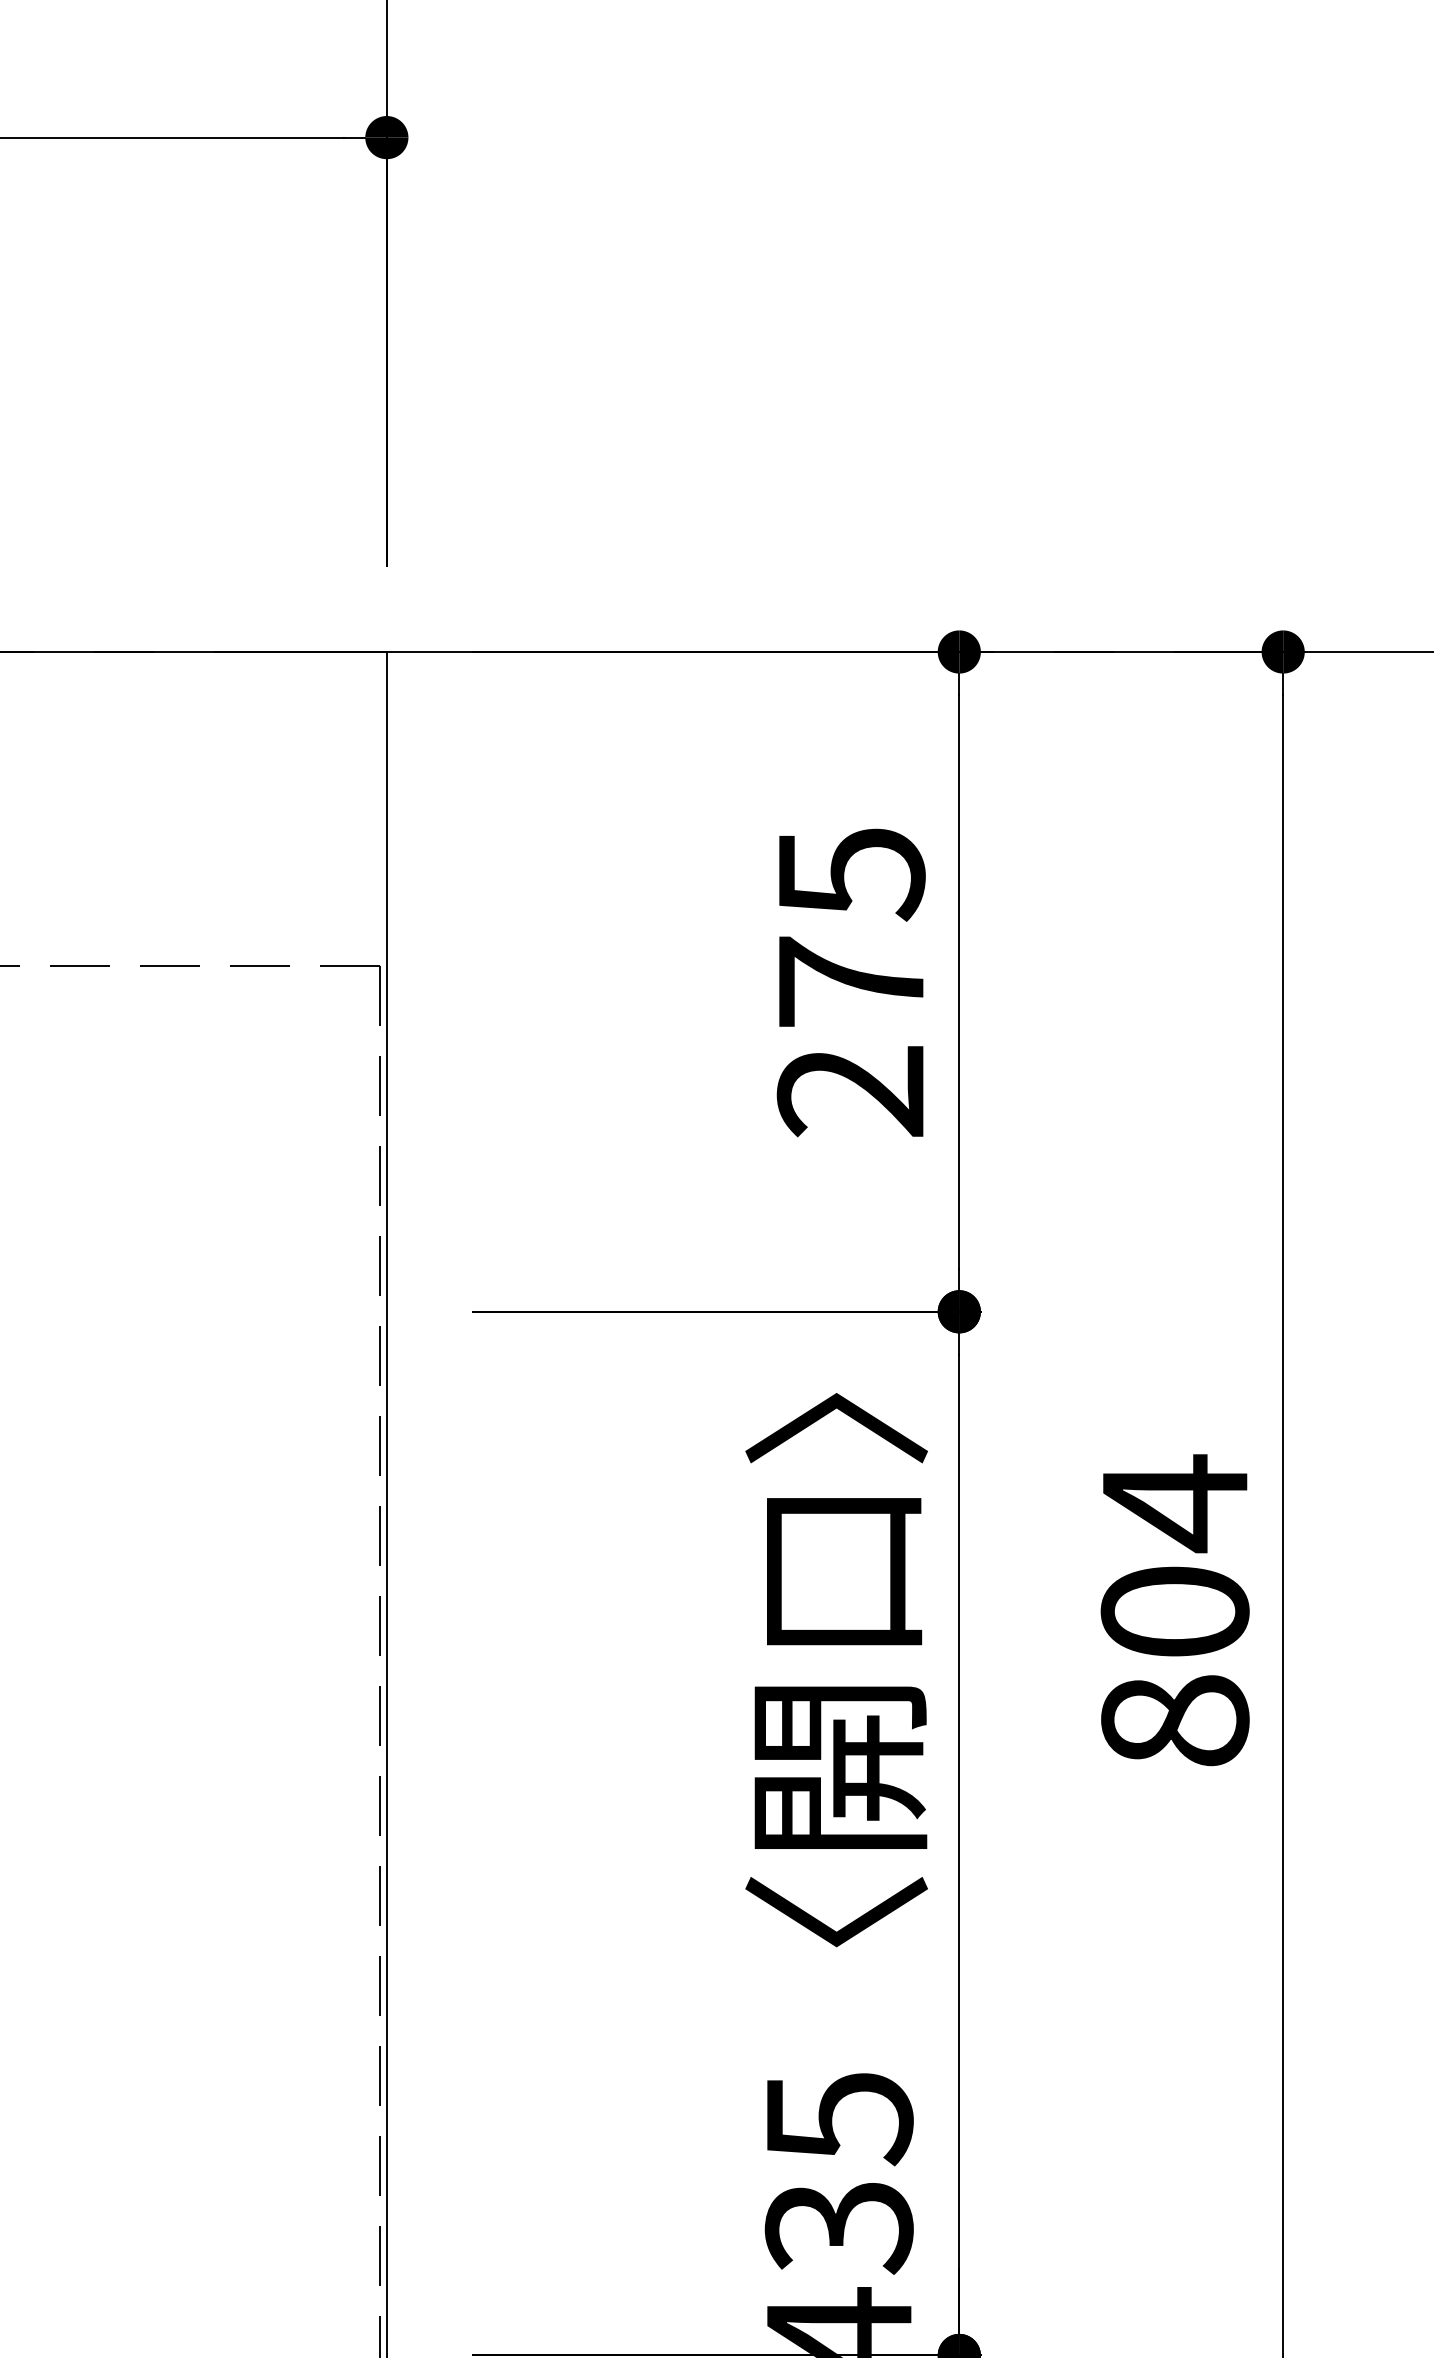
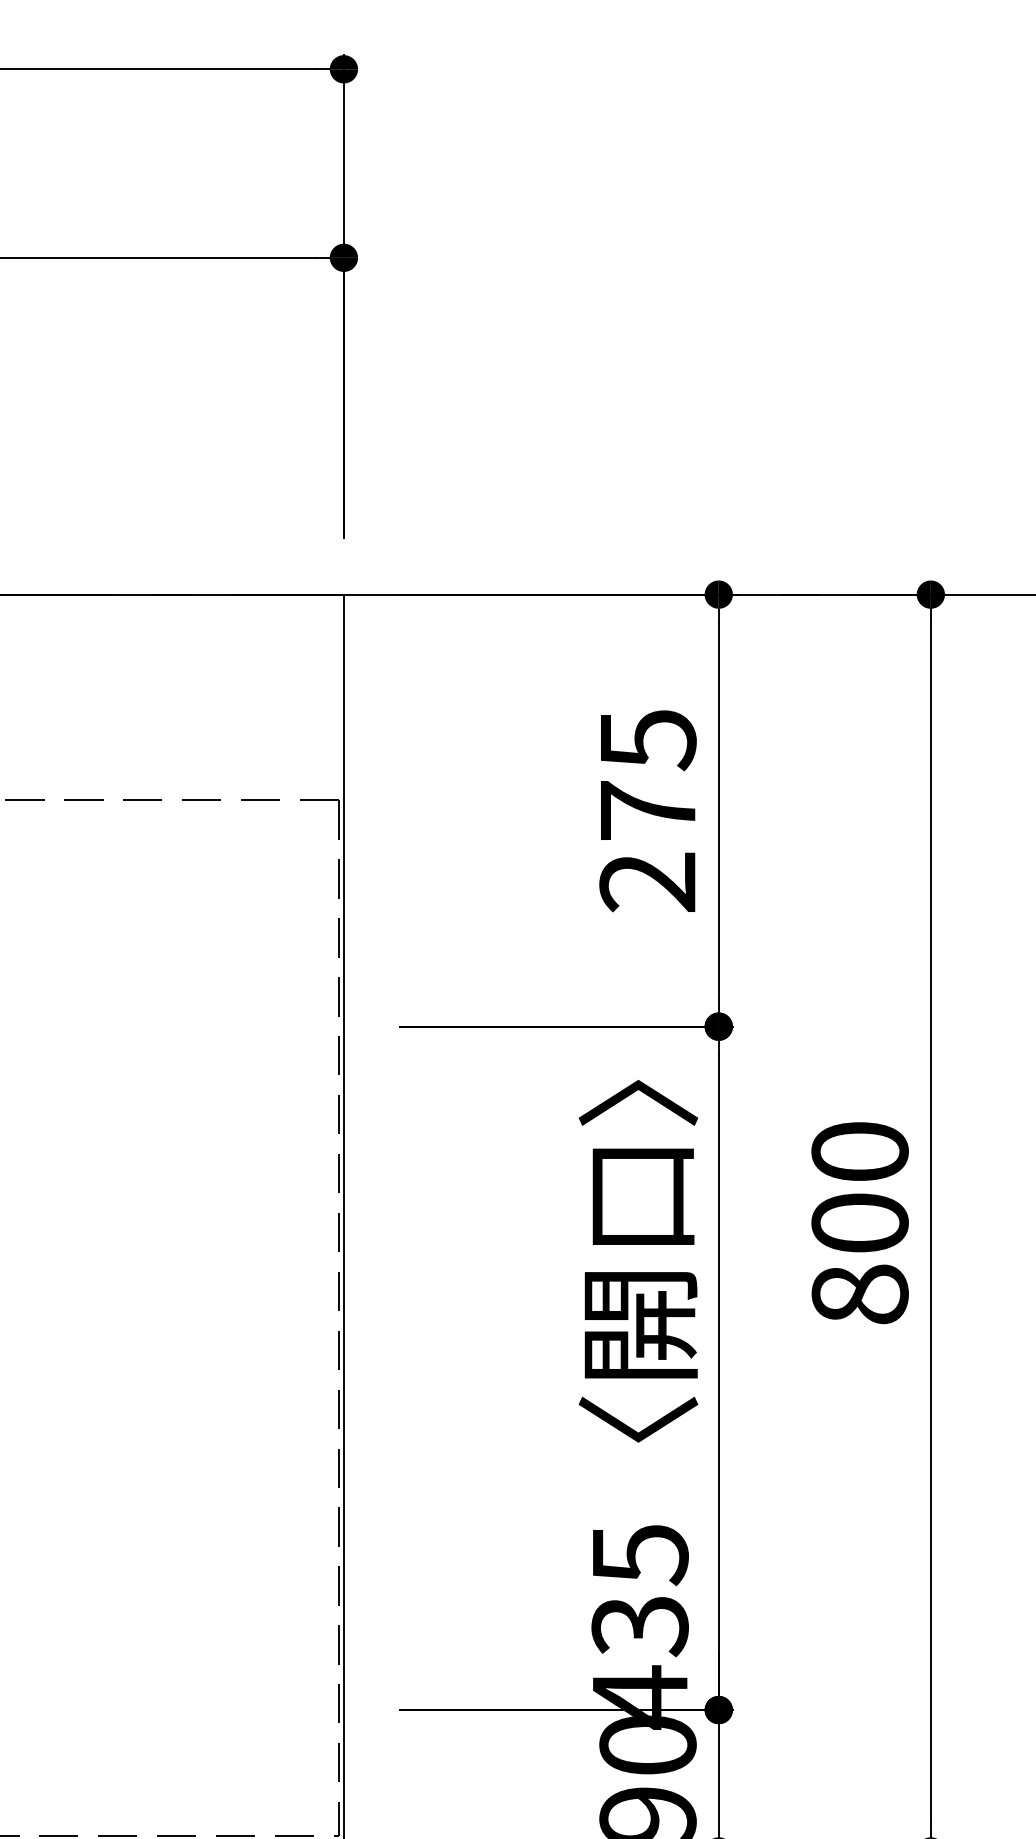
text: (1174, 1503) -> (859, 1152), 804 -> 800

